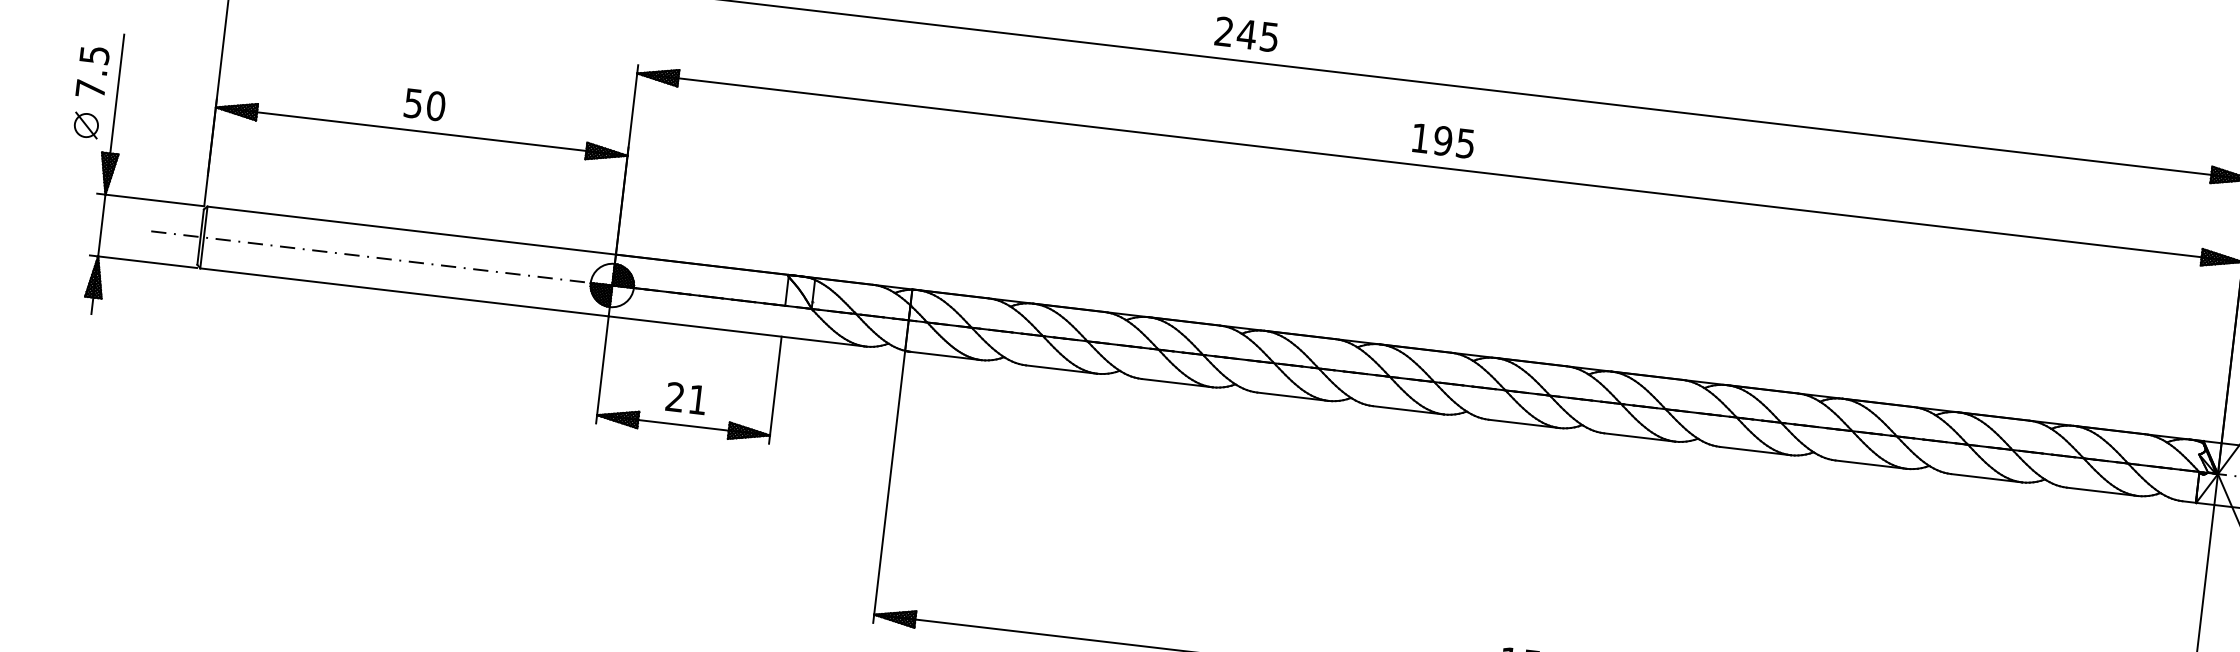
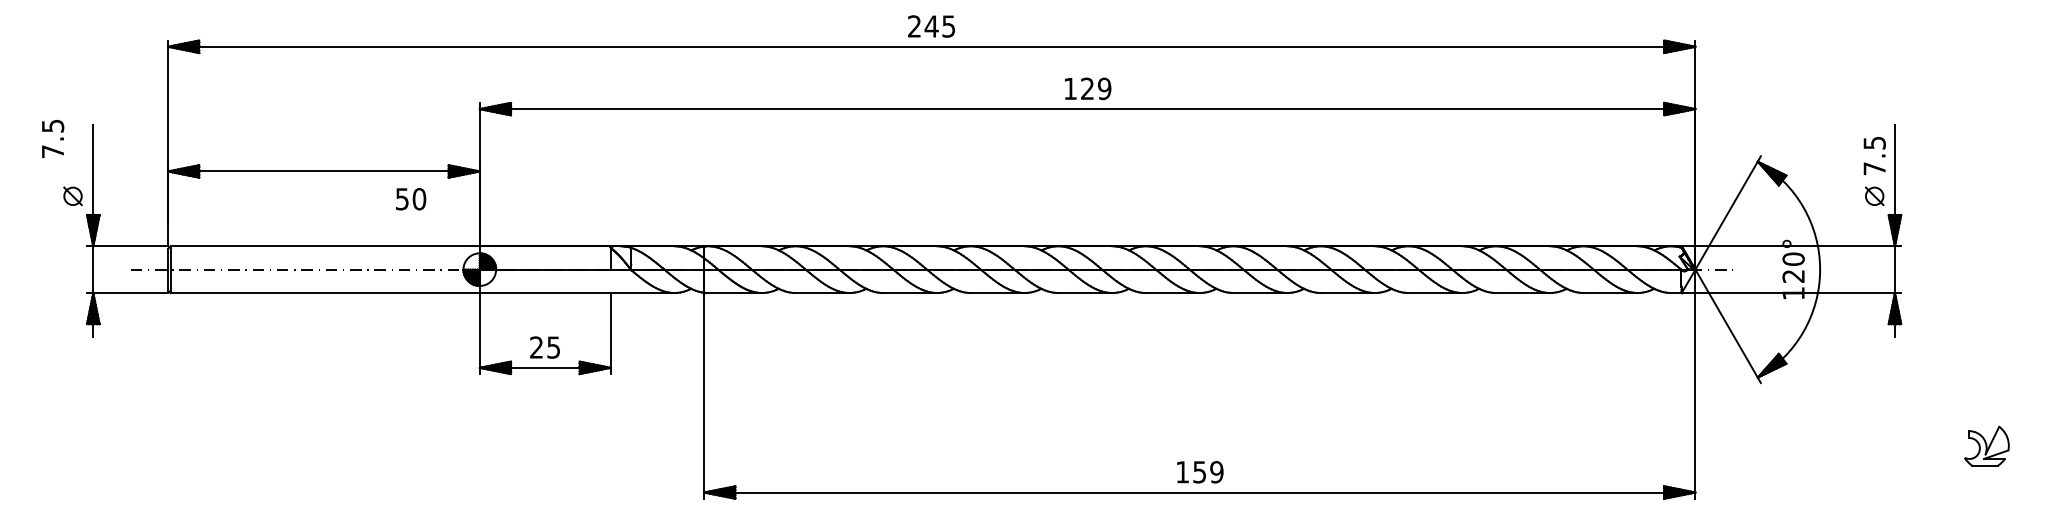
text: (93, 72) -> (53, 139), moved
text: (425, 105) -> (411, 199), moved
text: (1453, 141) -> (1095, 88), 195 -> 129
text: (697, 399) -> (553, 347), 21 -> 25

